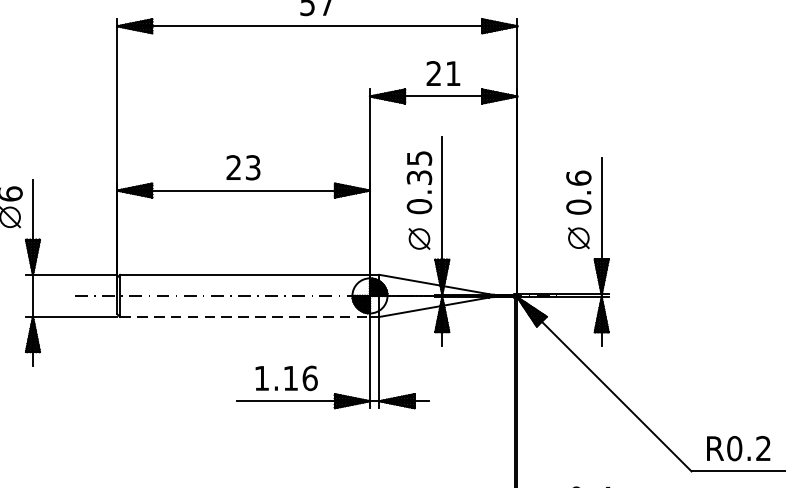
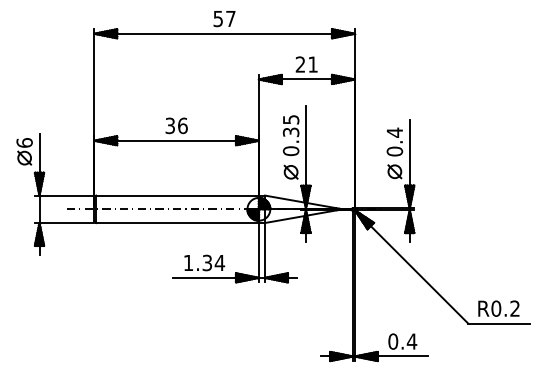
text: (243, 167) -> (176, 125), 23 -> 36
text: (578, 177) -> (394, 132), 0.6 -> 0.4
line: (246, 317) -> (178, 223), dashed -> solid
text: (300, 377) -> (213, 262), 1.16 -> 1.34

